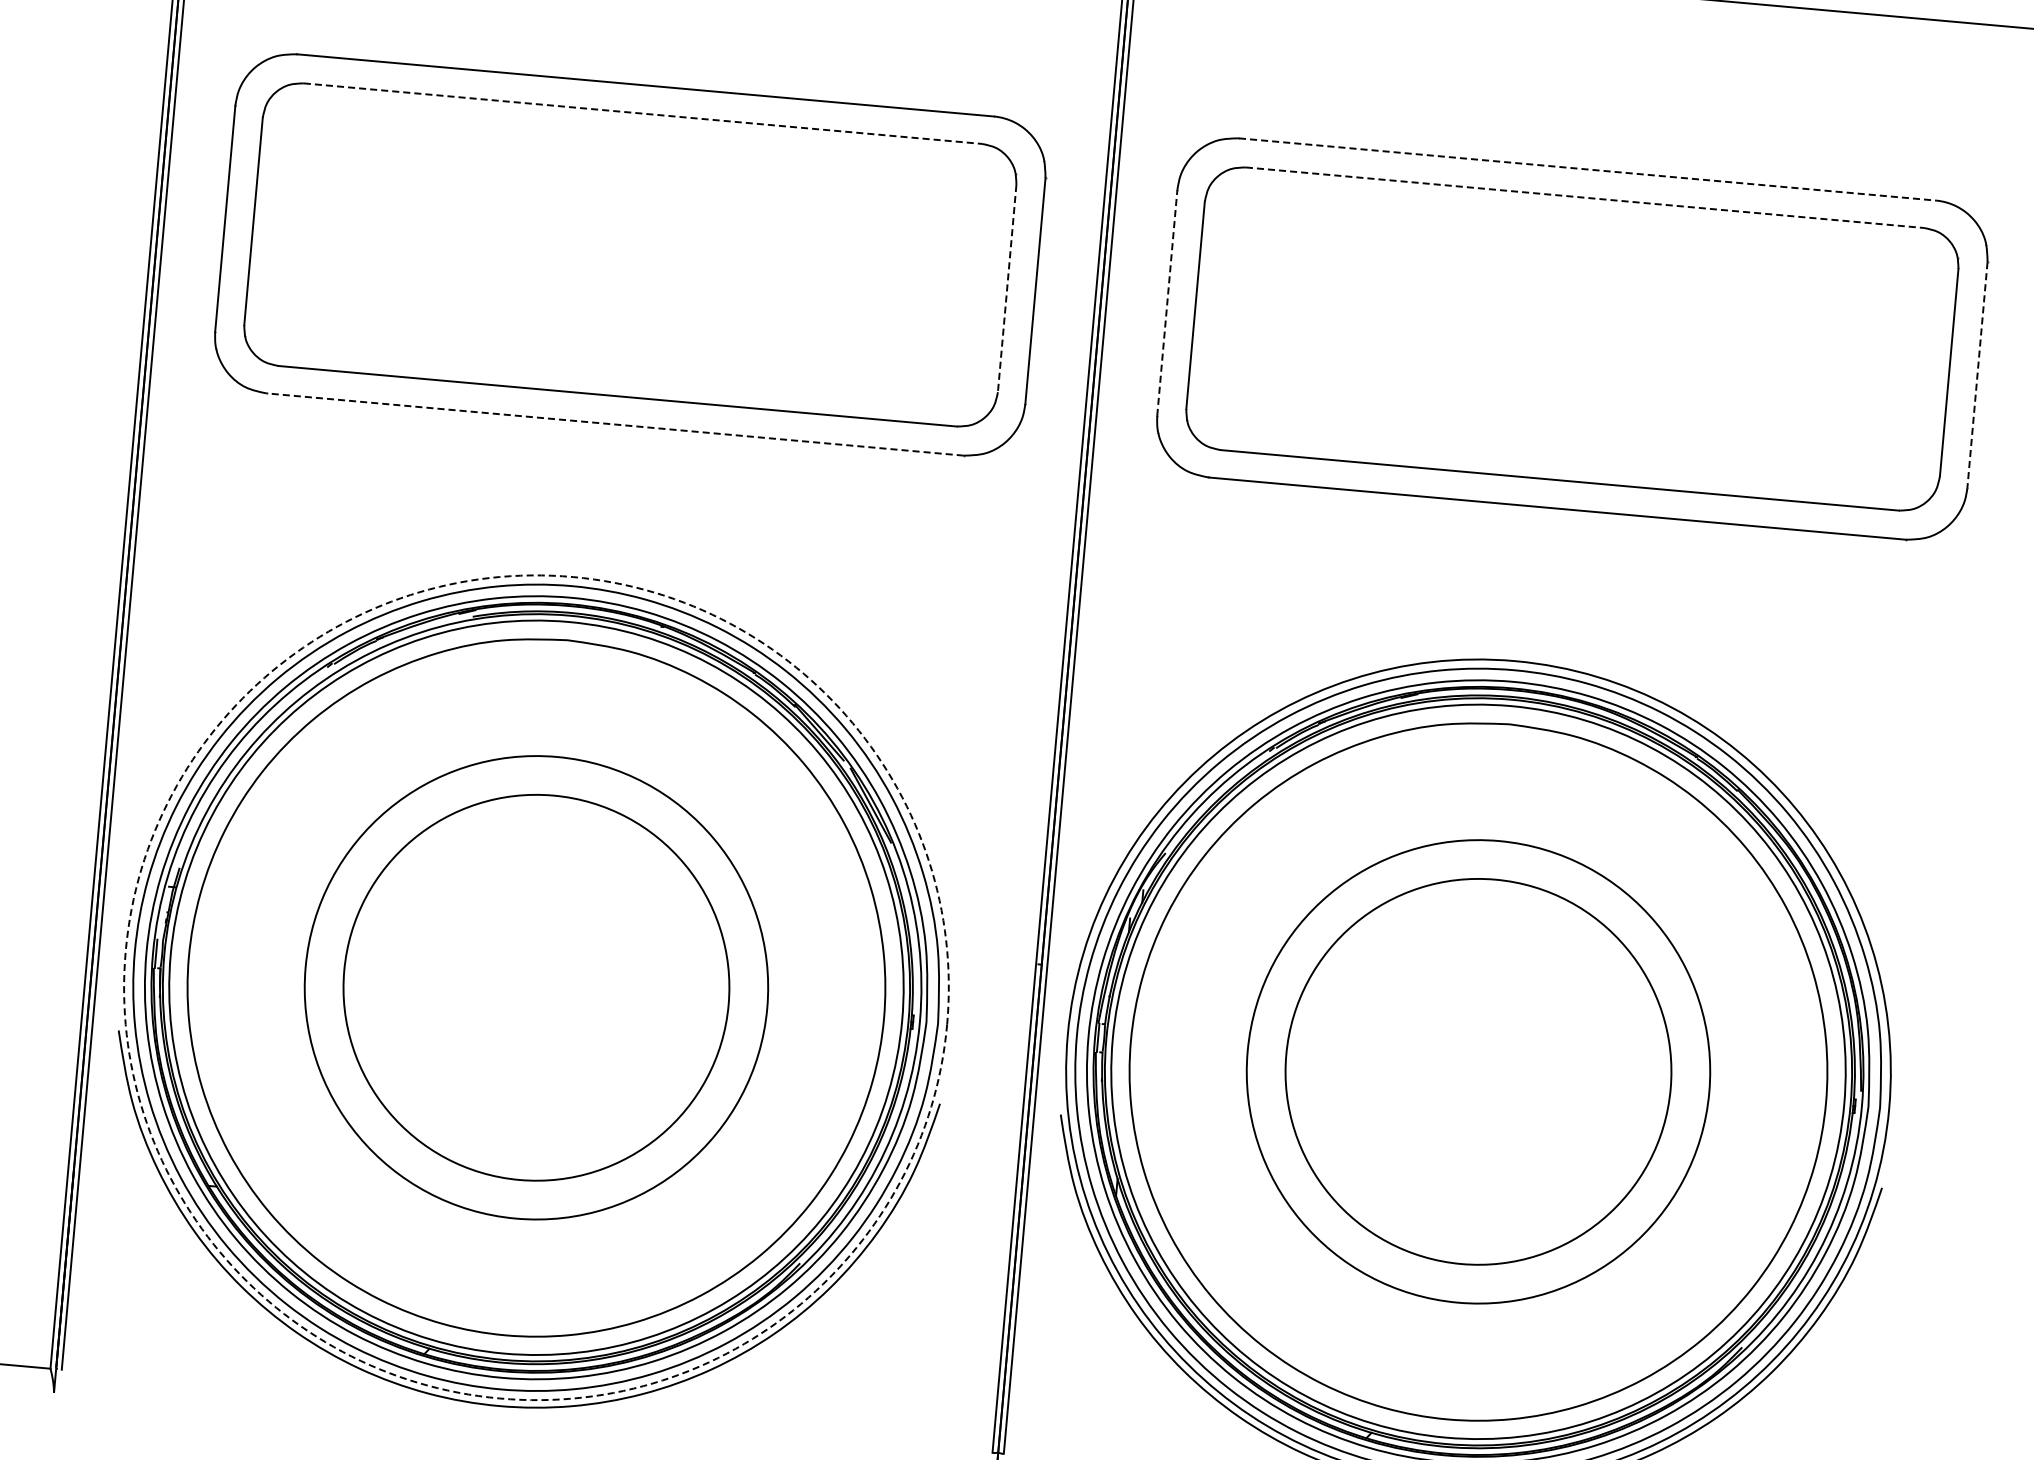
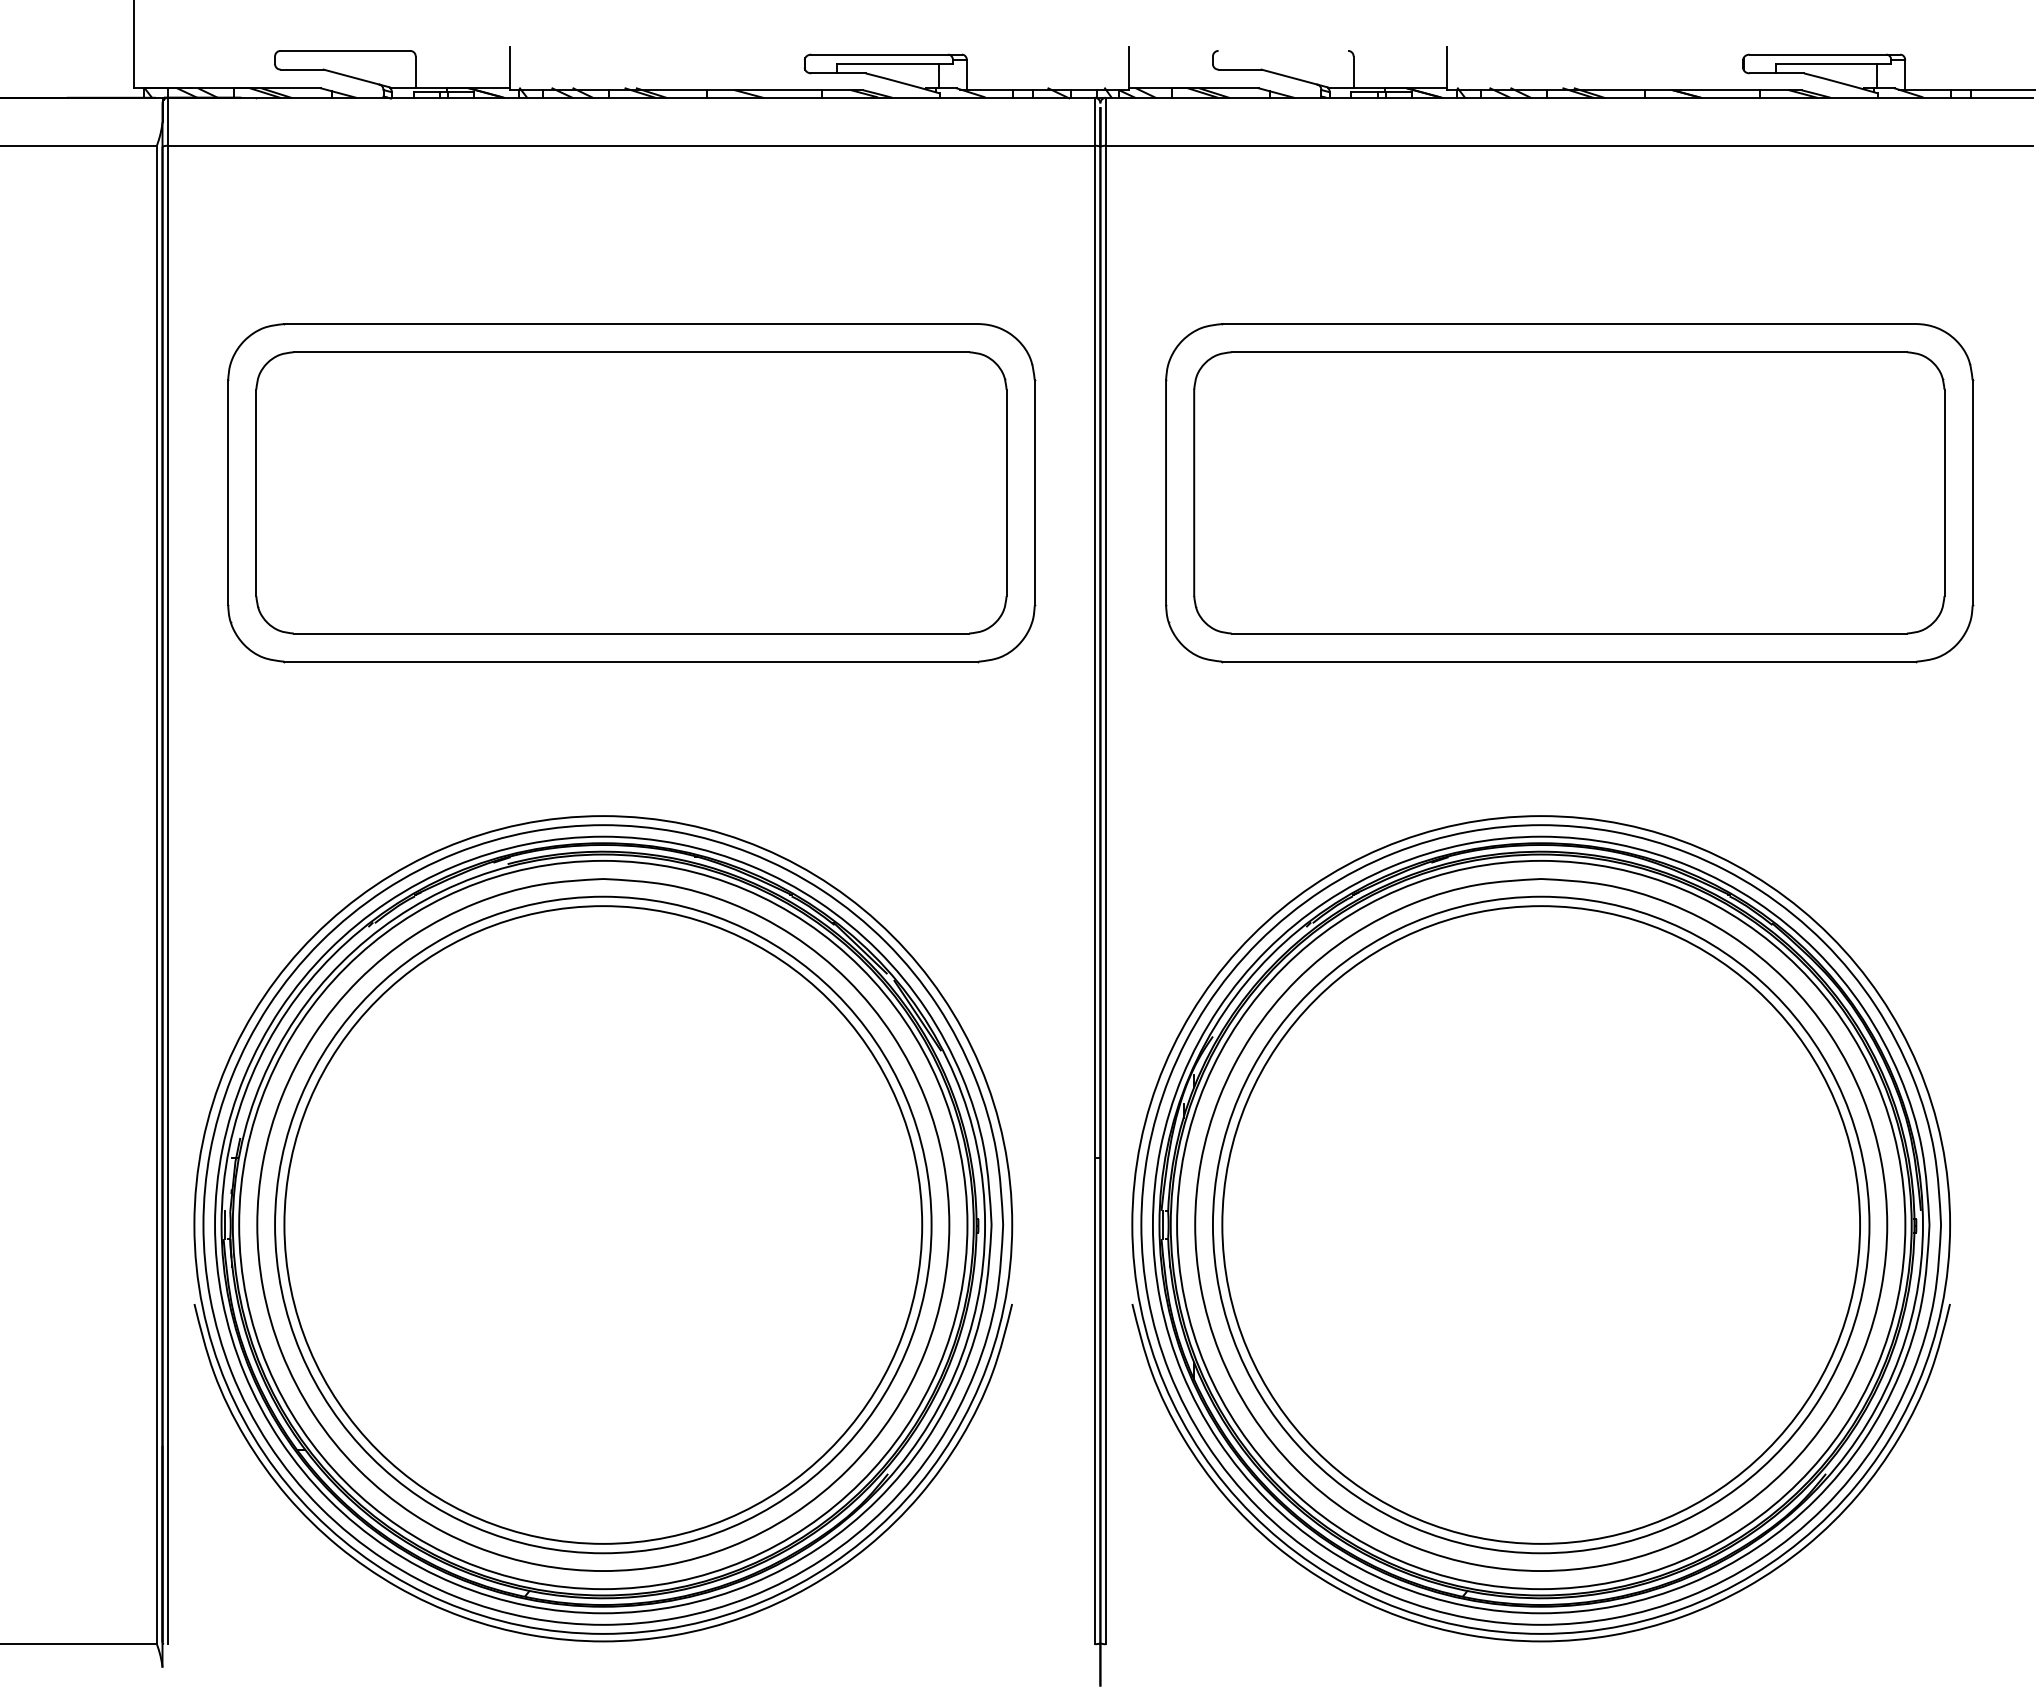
line: (642, 113) -> (631, 352), dashed -> solid
line: (1587, 169) -> (1569, 324), dashed -> solid
line: (1585, 198) -> (1569, 352), dashed -> solid
line: (1006, 289) -> (1006, 493), dashed -> solid
line: (1167, 302) -> (1166, 492), dashed -> solid
line: (1977, 374) -> (1972, 492), dashed -> solid
line: (614, 424) -> (630, 661), dashed -> solid
circle: (536, 987) -> (603, 1224), dashed -> solid
circle: (536, 987) -> (603, 1224), size x1.43
circle: (536, 987) -> (603, 1224), size x1.67
circle: (1477, 1071) -> (1540, 1224), size x1.43
circle: (1478, 1071) -> (1541, 1224), size x1.67

